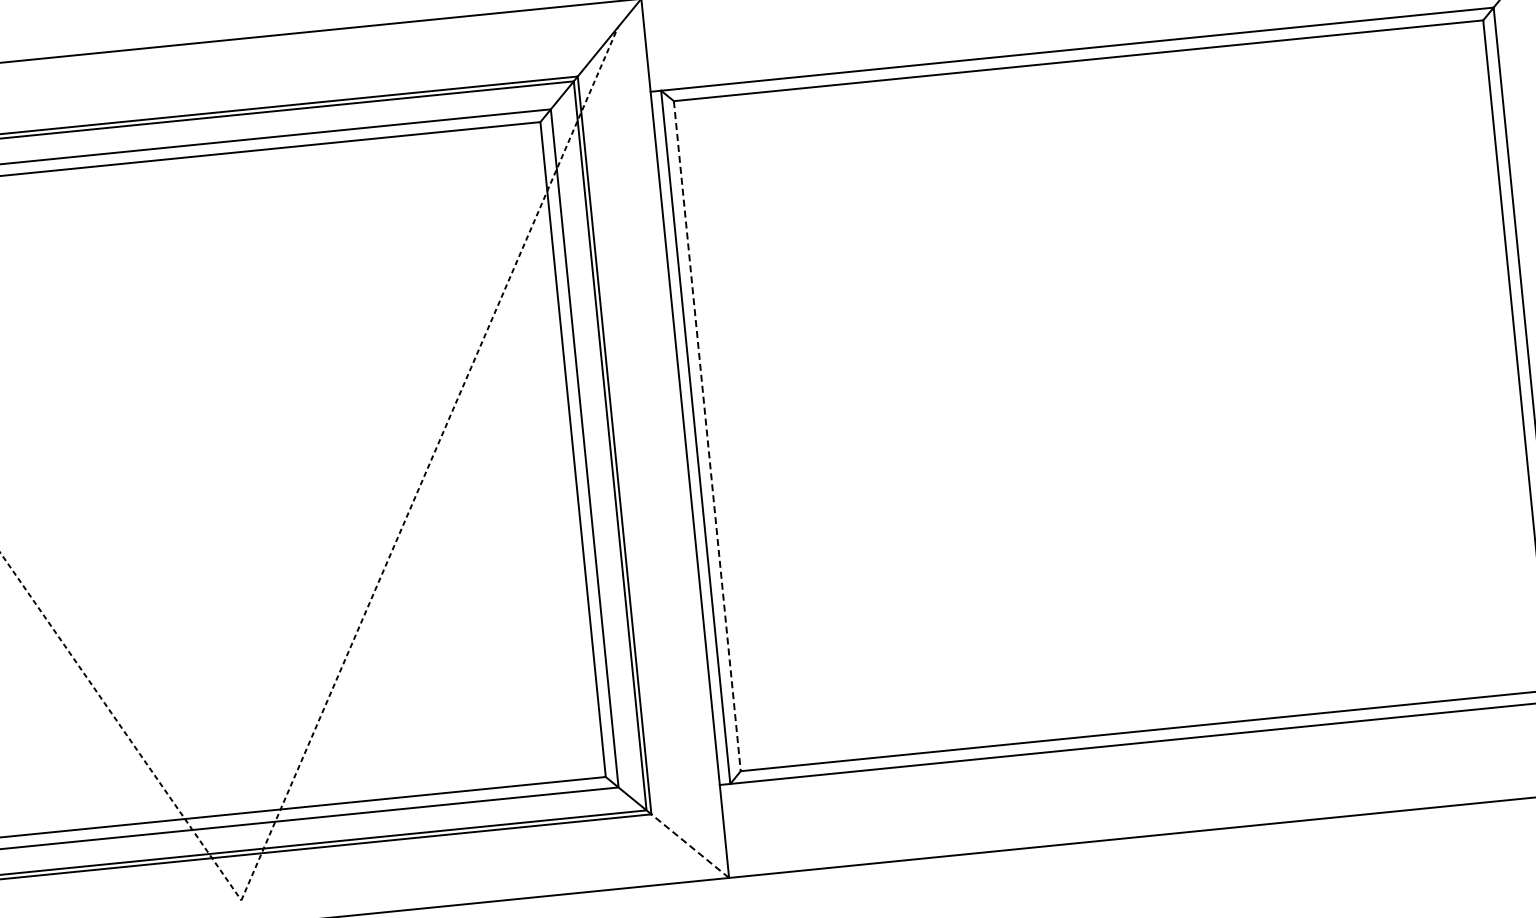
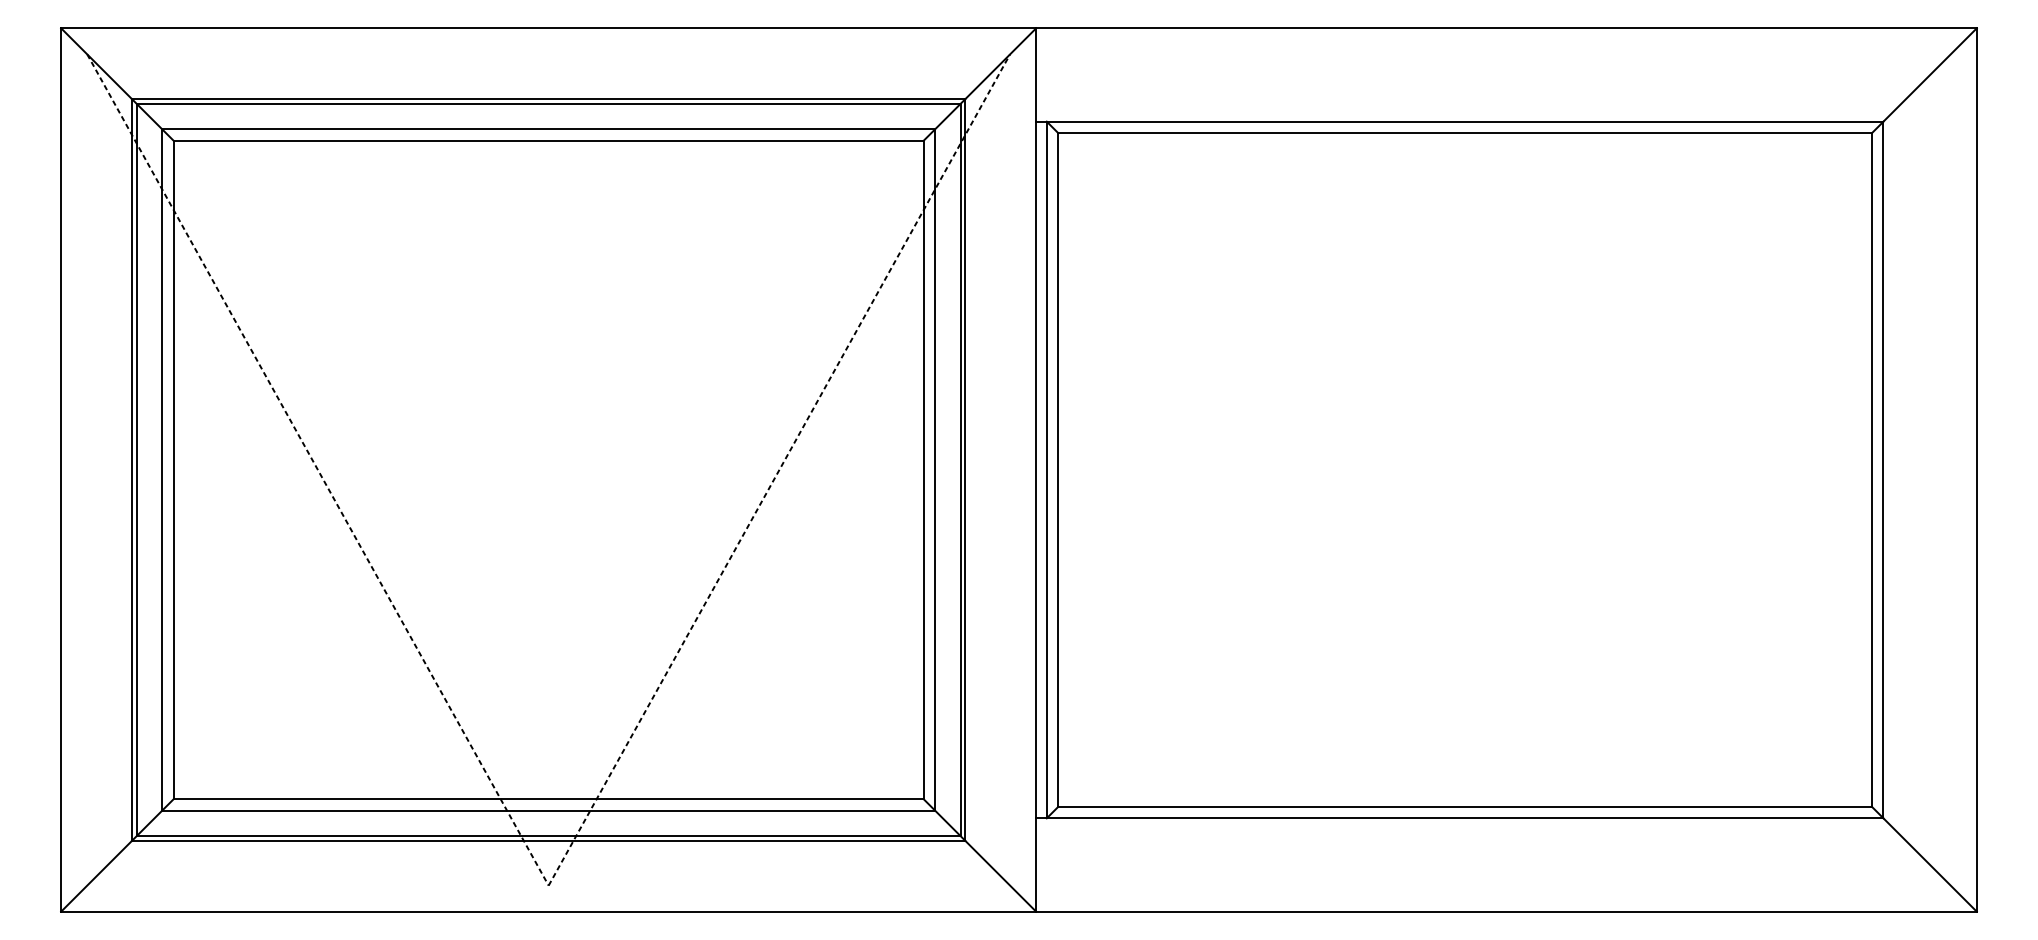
line: (707, 436) -> (1058, 470), dashed -> solid
line: (689, 845) -> (1000, 875), dashed -> solid

